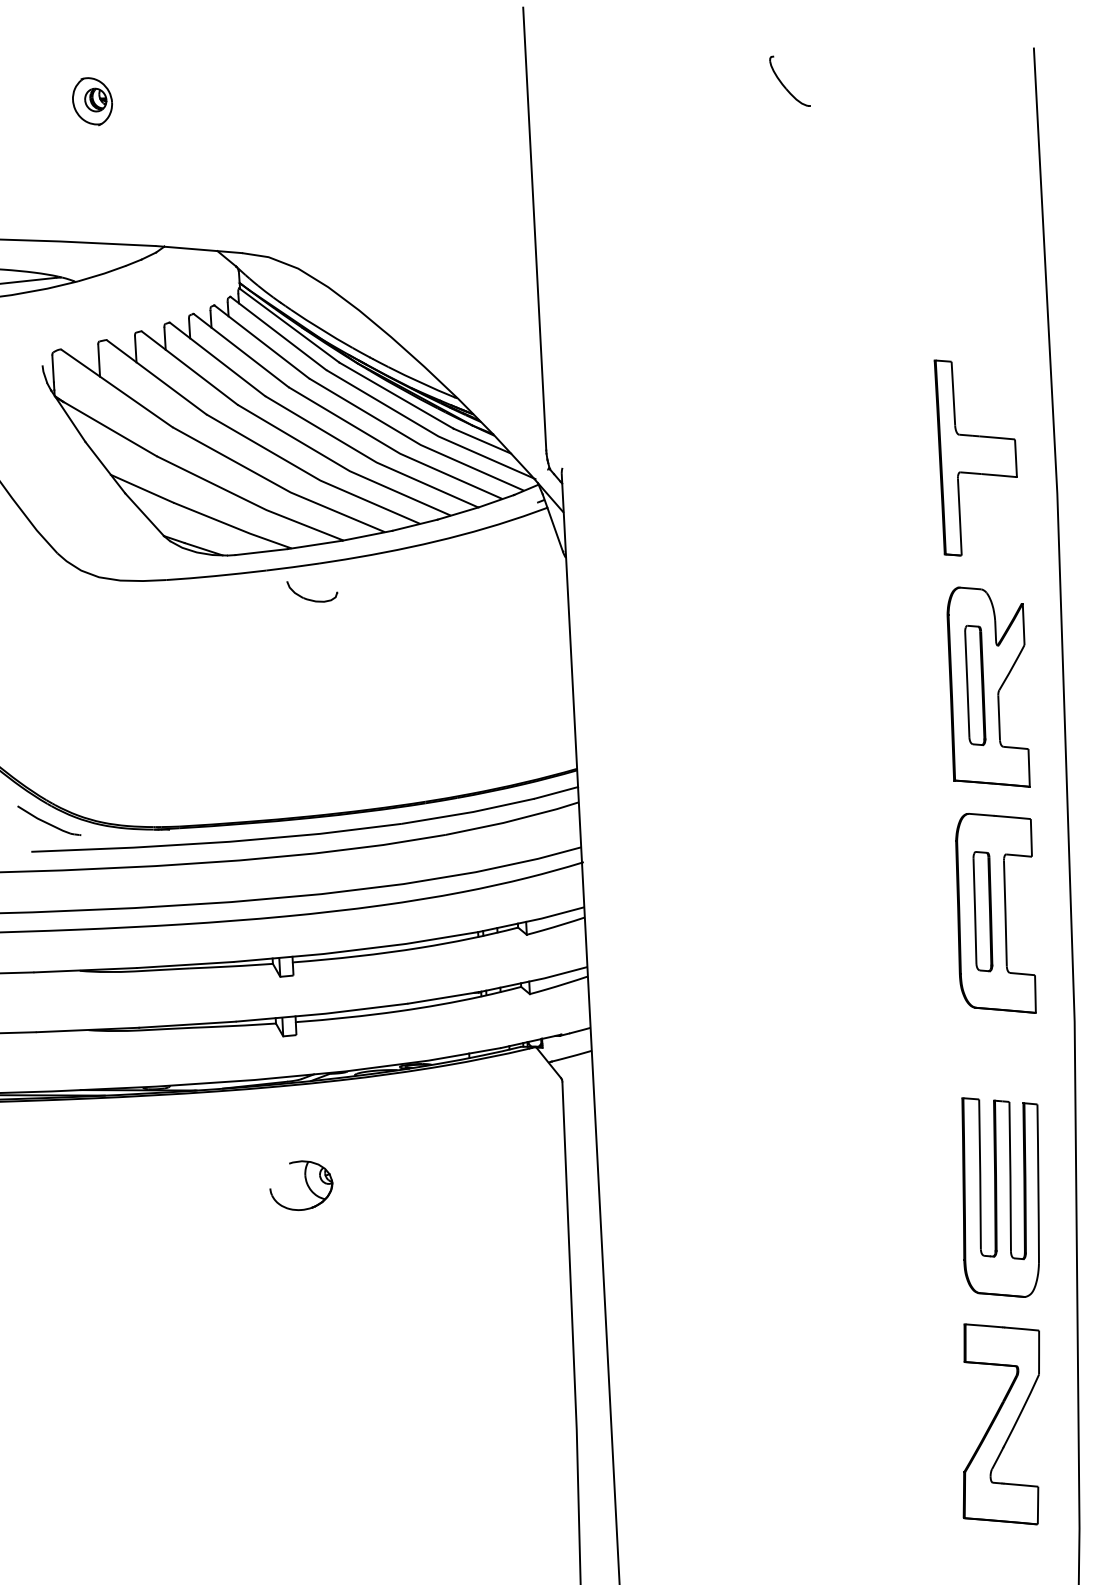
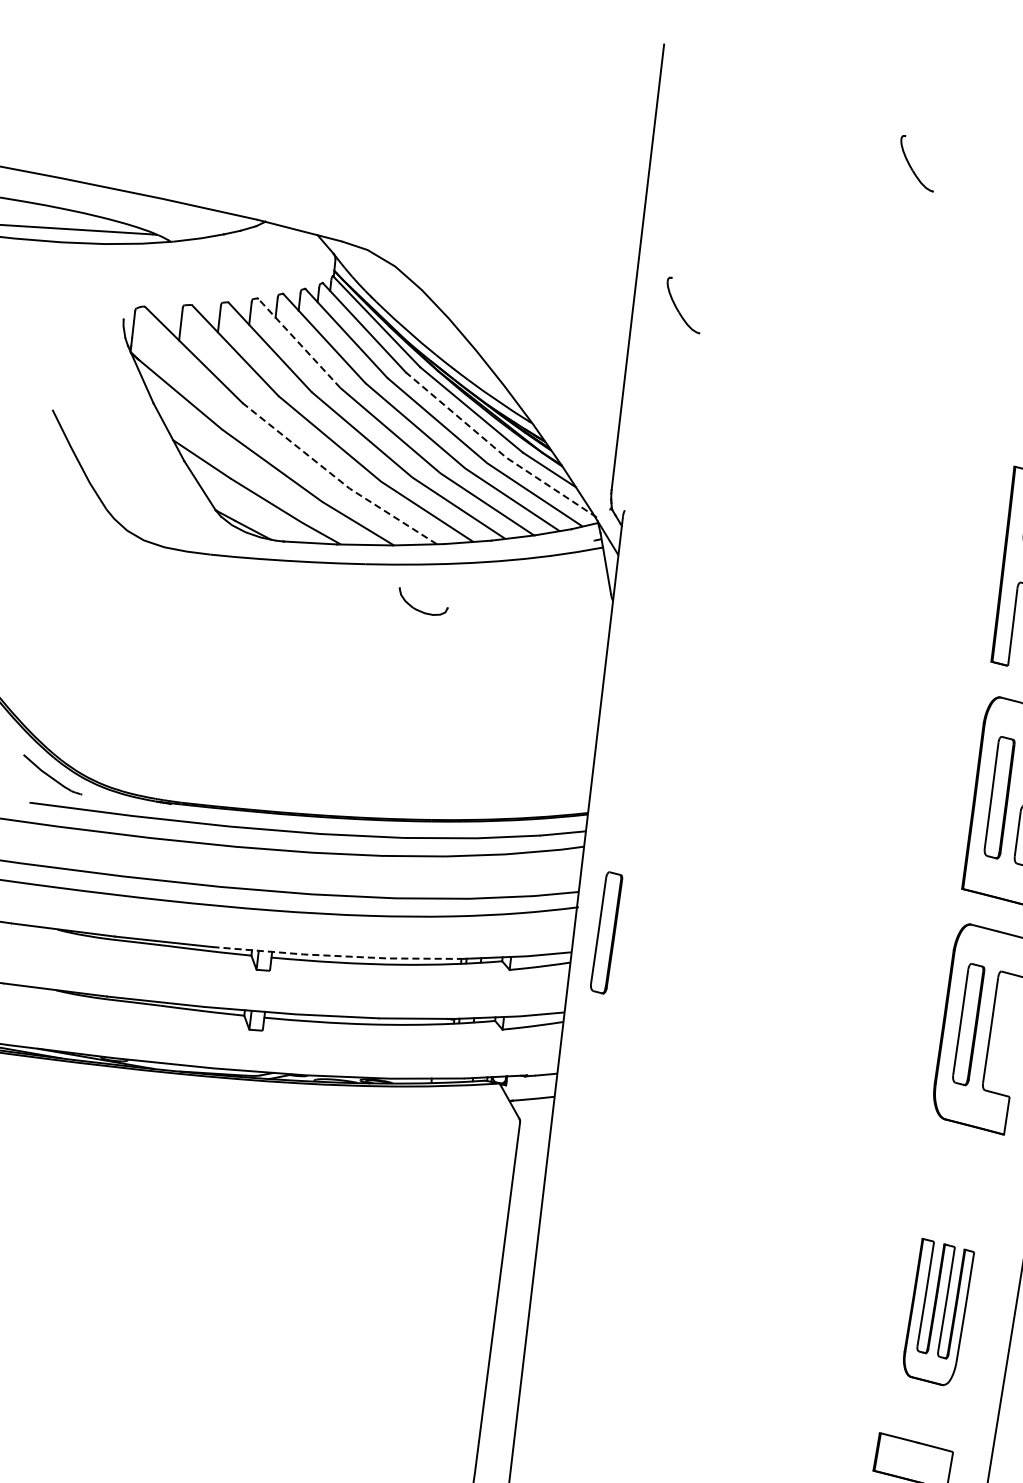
part: (92, 101) -> (218, 64), removed
part: (580, 262) -> (677, 308), added
line: (217, 359) -> (299, 343), solid -> dashed
line: (428, 430) -> (497, 450), solid -> dashed
line: (276, 484) -> (336, 478), solid -> dashed
part: (312, 599) -> (421, 610), moved
part: (614, 882) -> (606, 932), added
line: (356, 950) -> (337, 956), solid -> dashed
part: (301, 1185) -> (242, 1181), removed
part: (1000, 1197) -> (937, 1312), size x0.7

